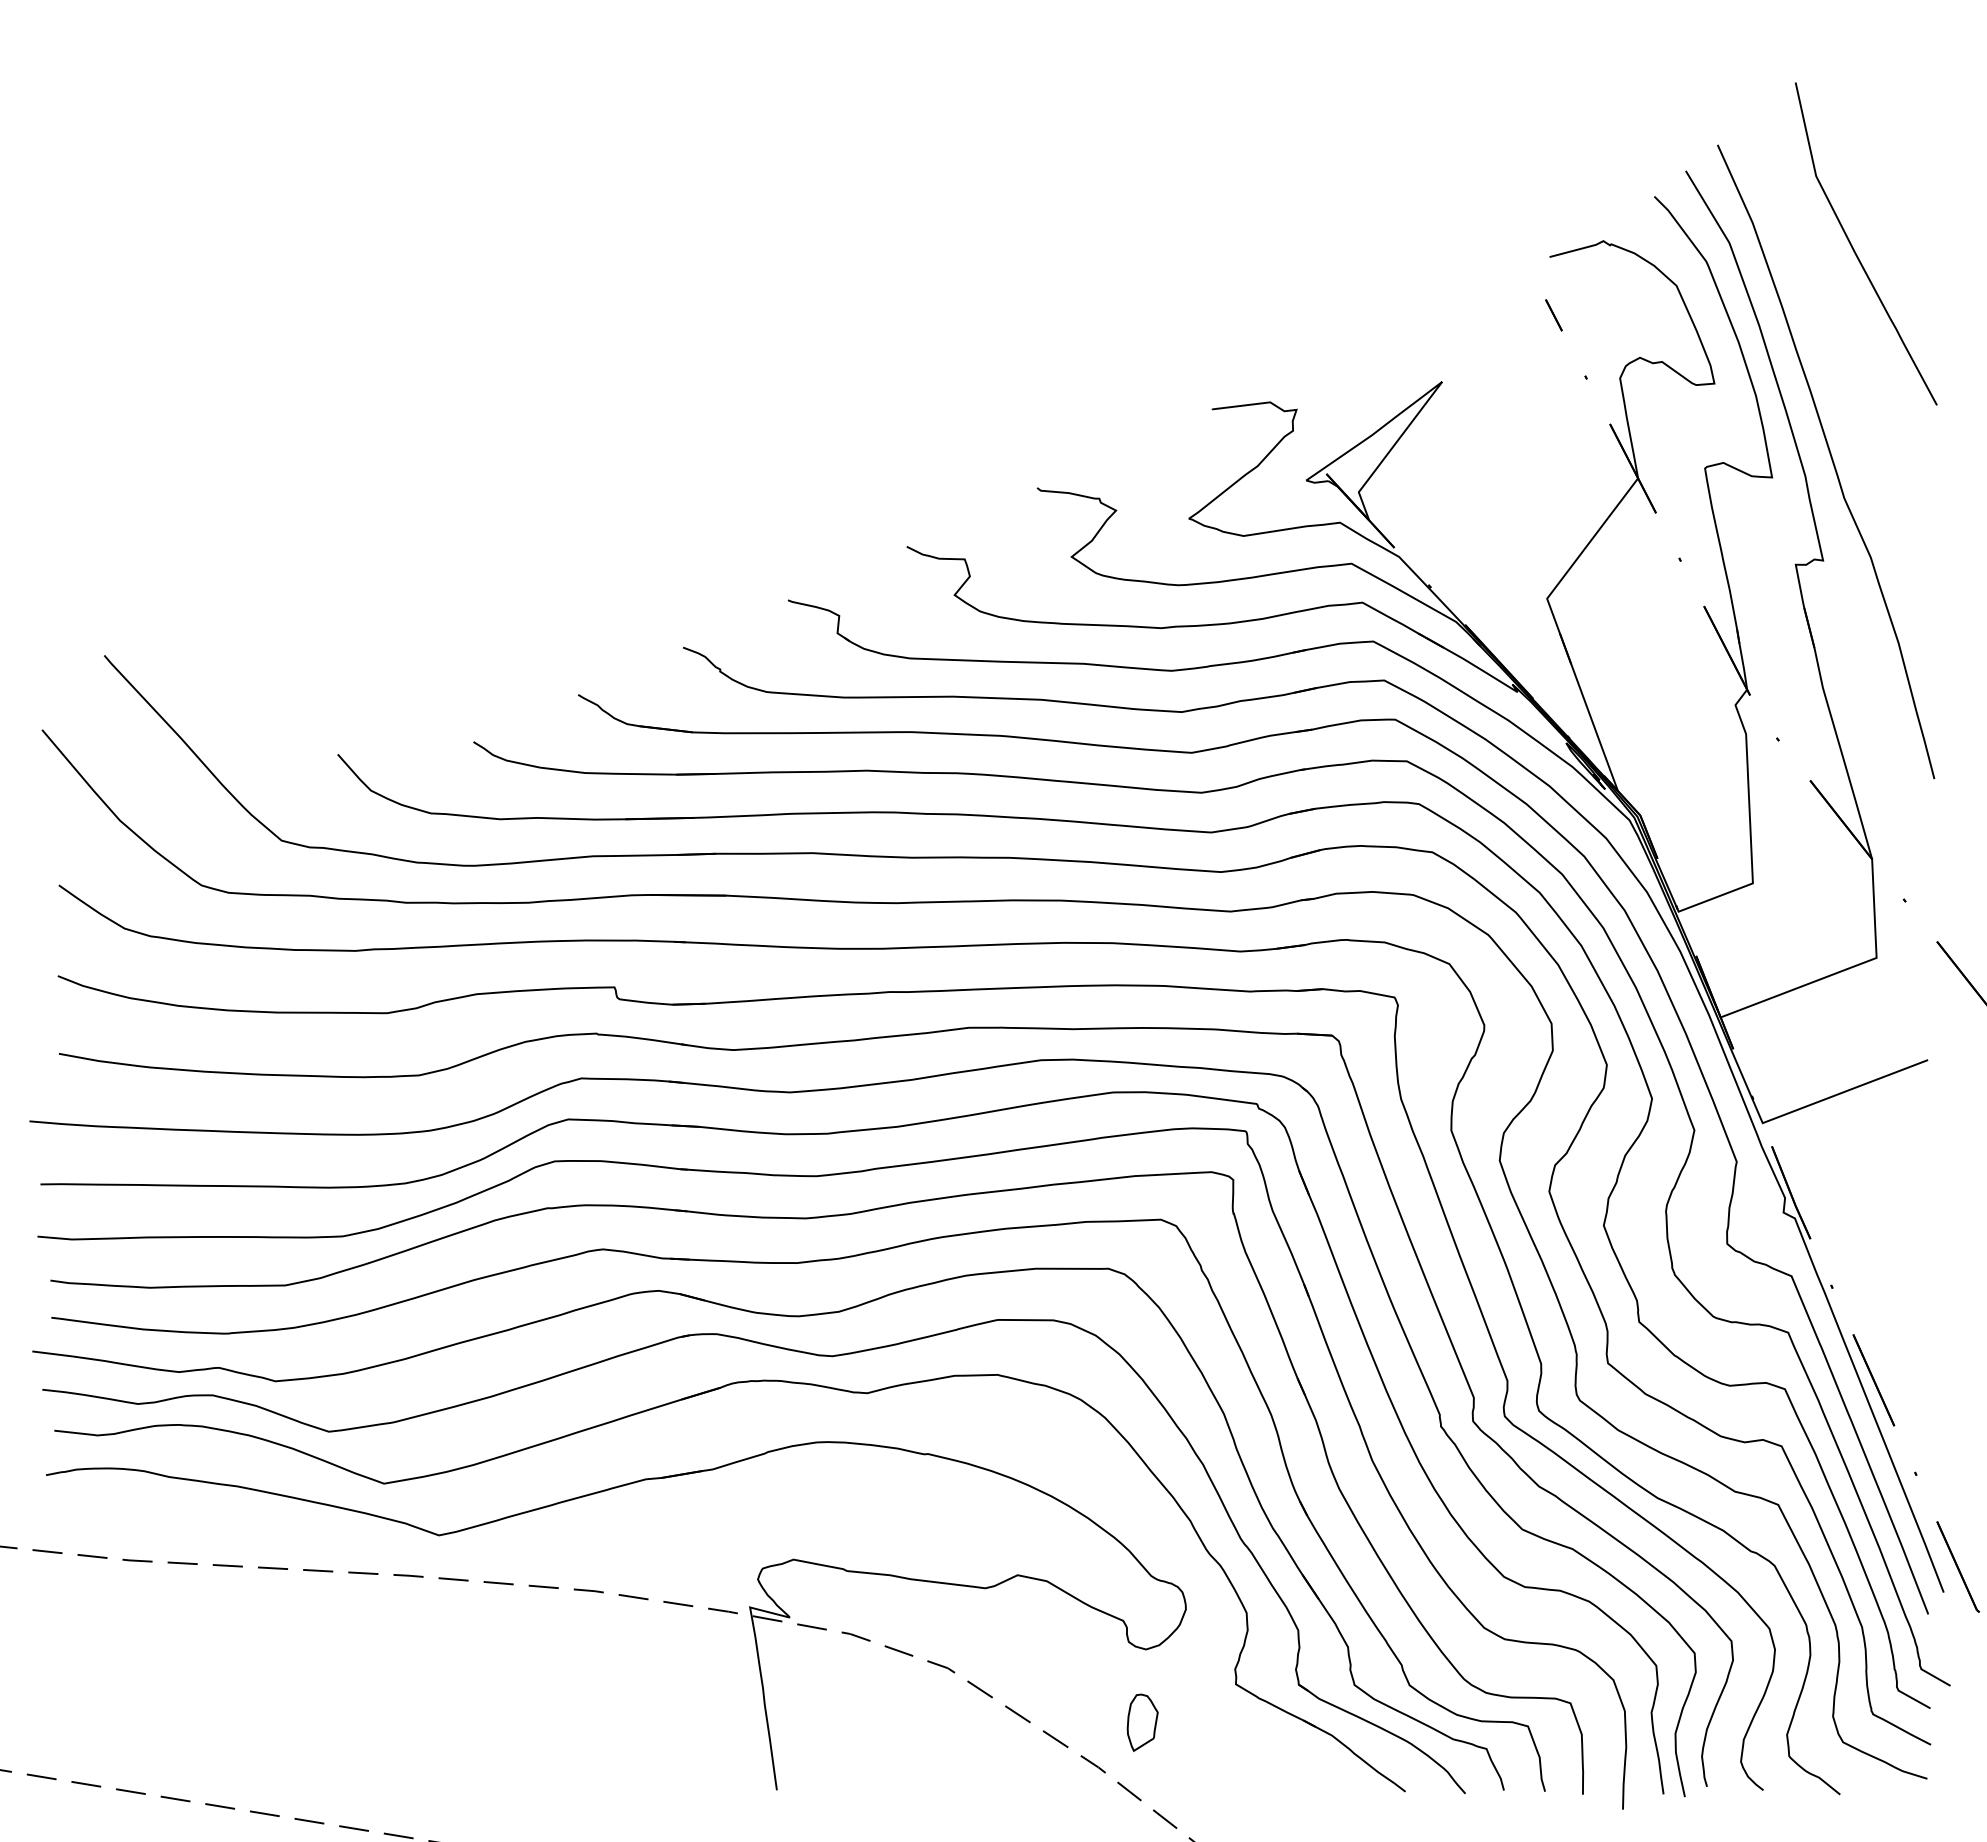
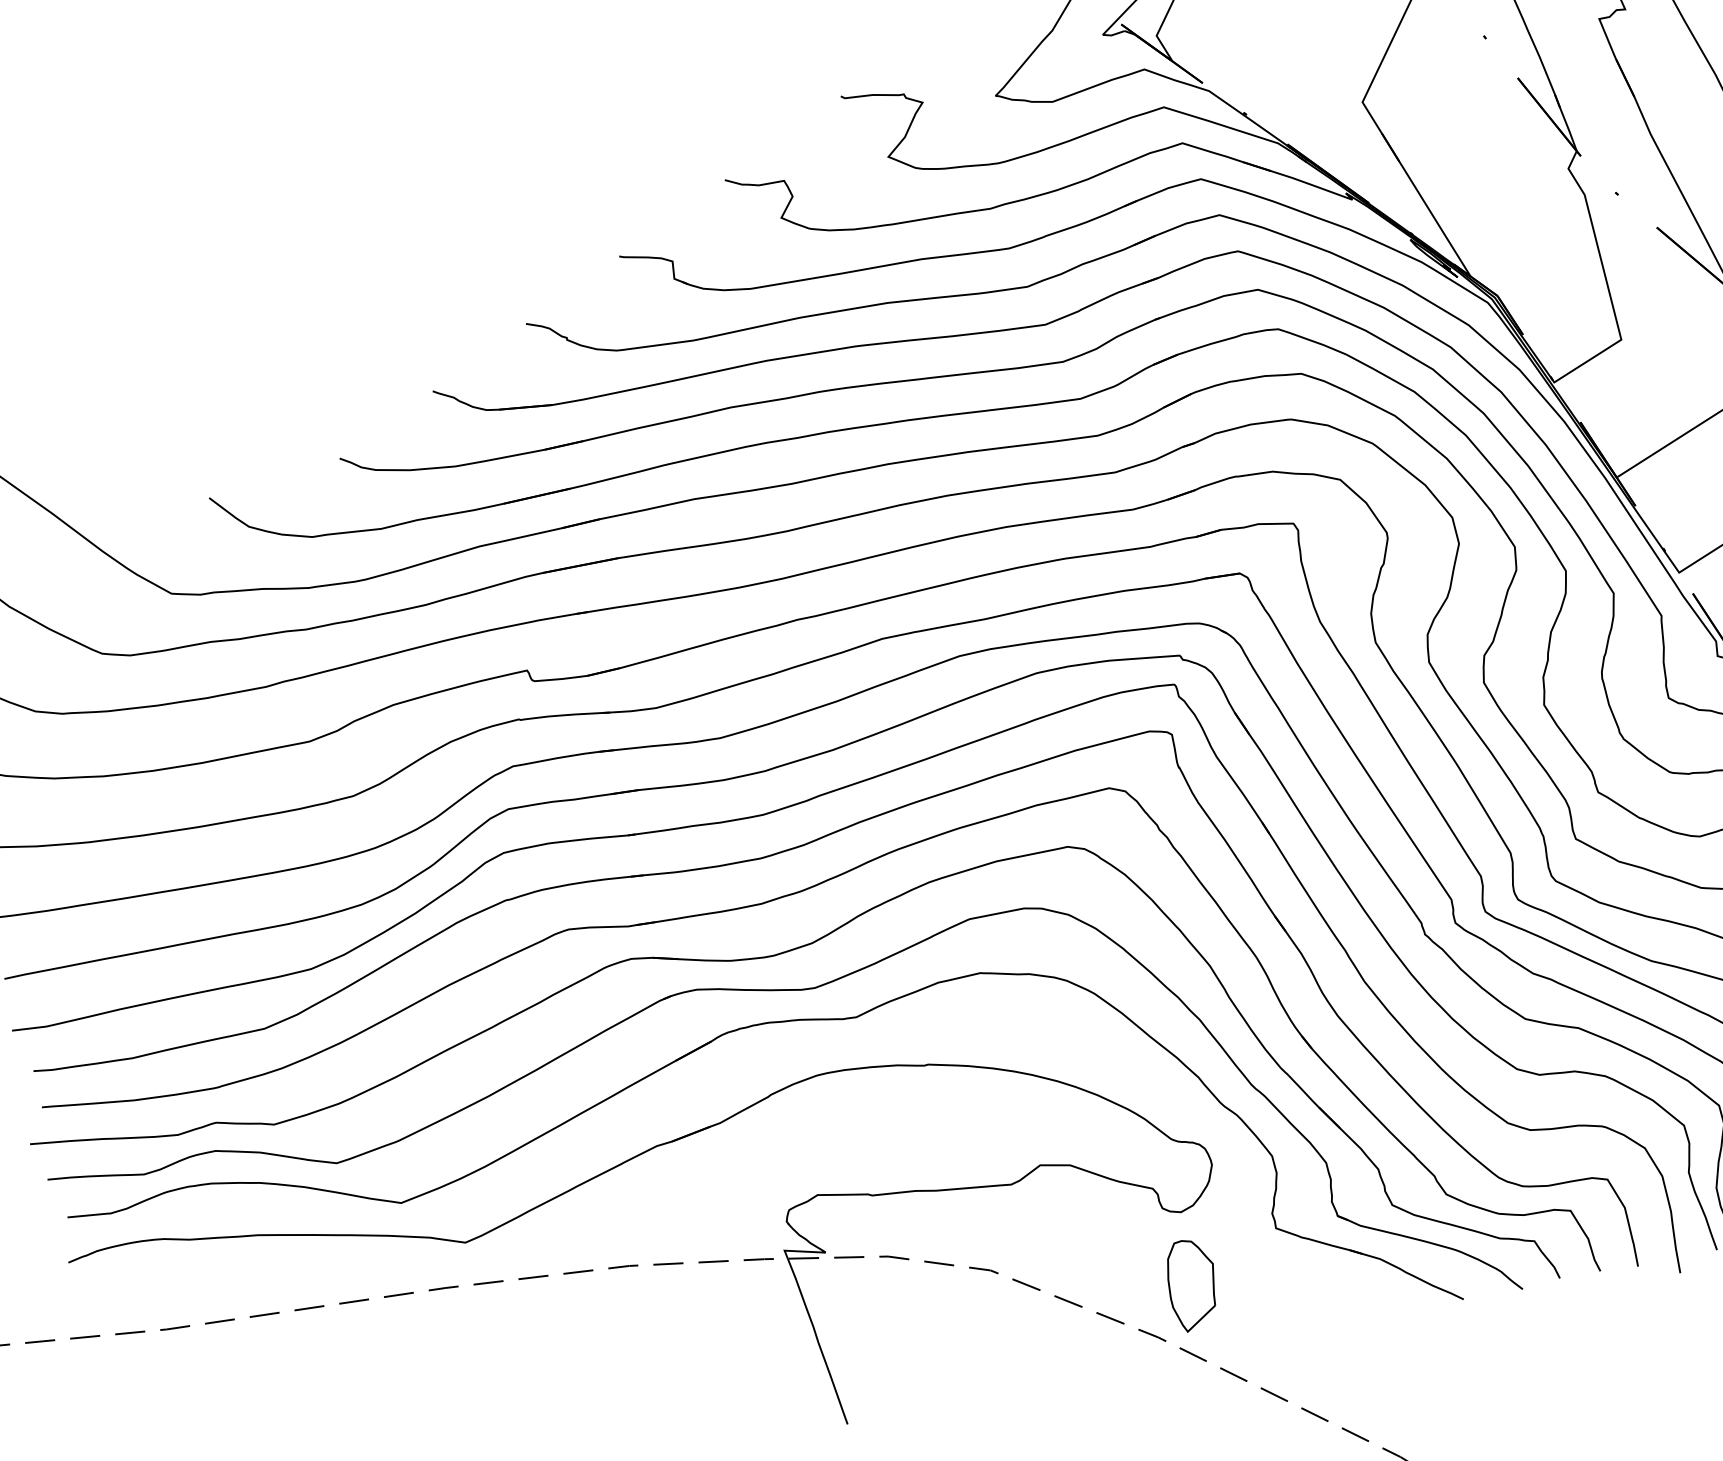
part: (1142, 1722) -> (1192, 1284), size x1.6

